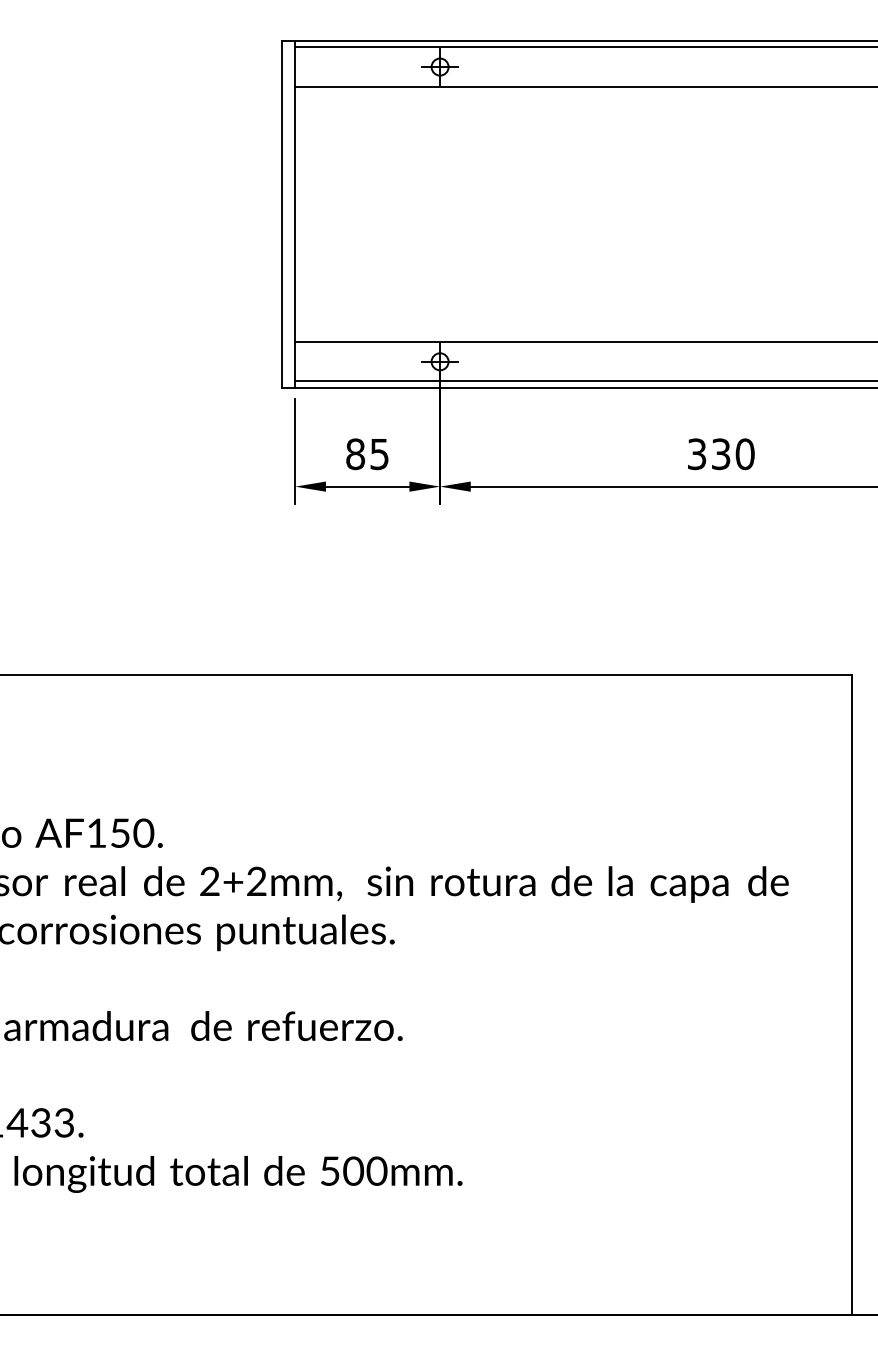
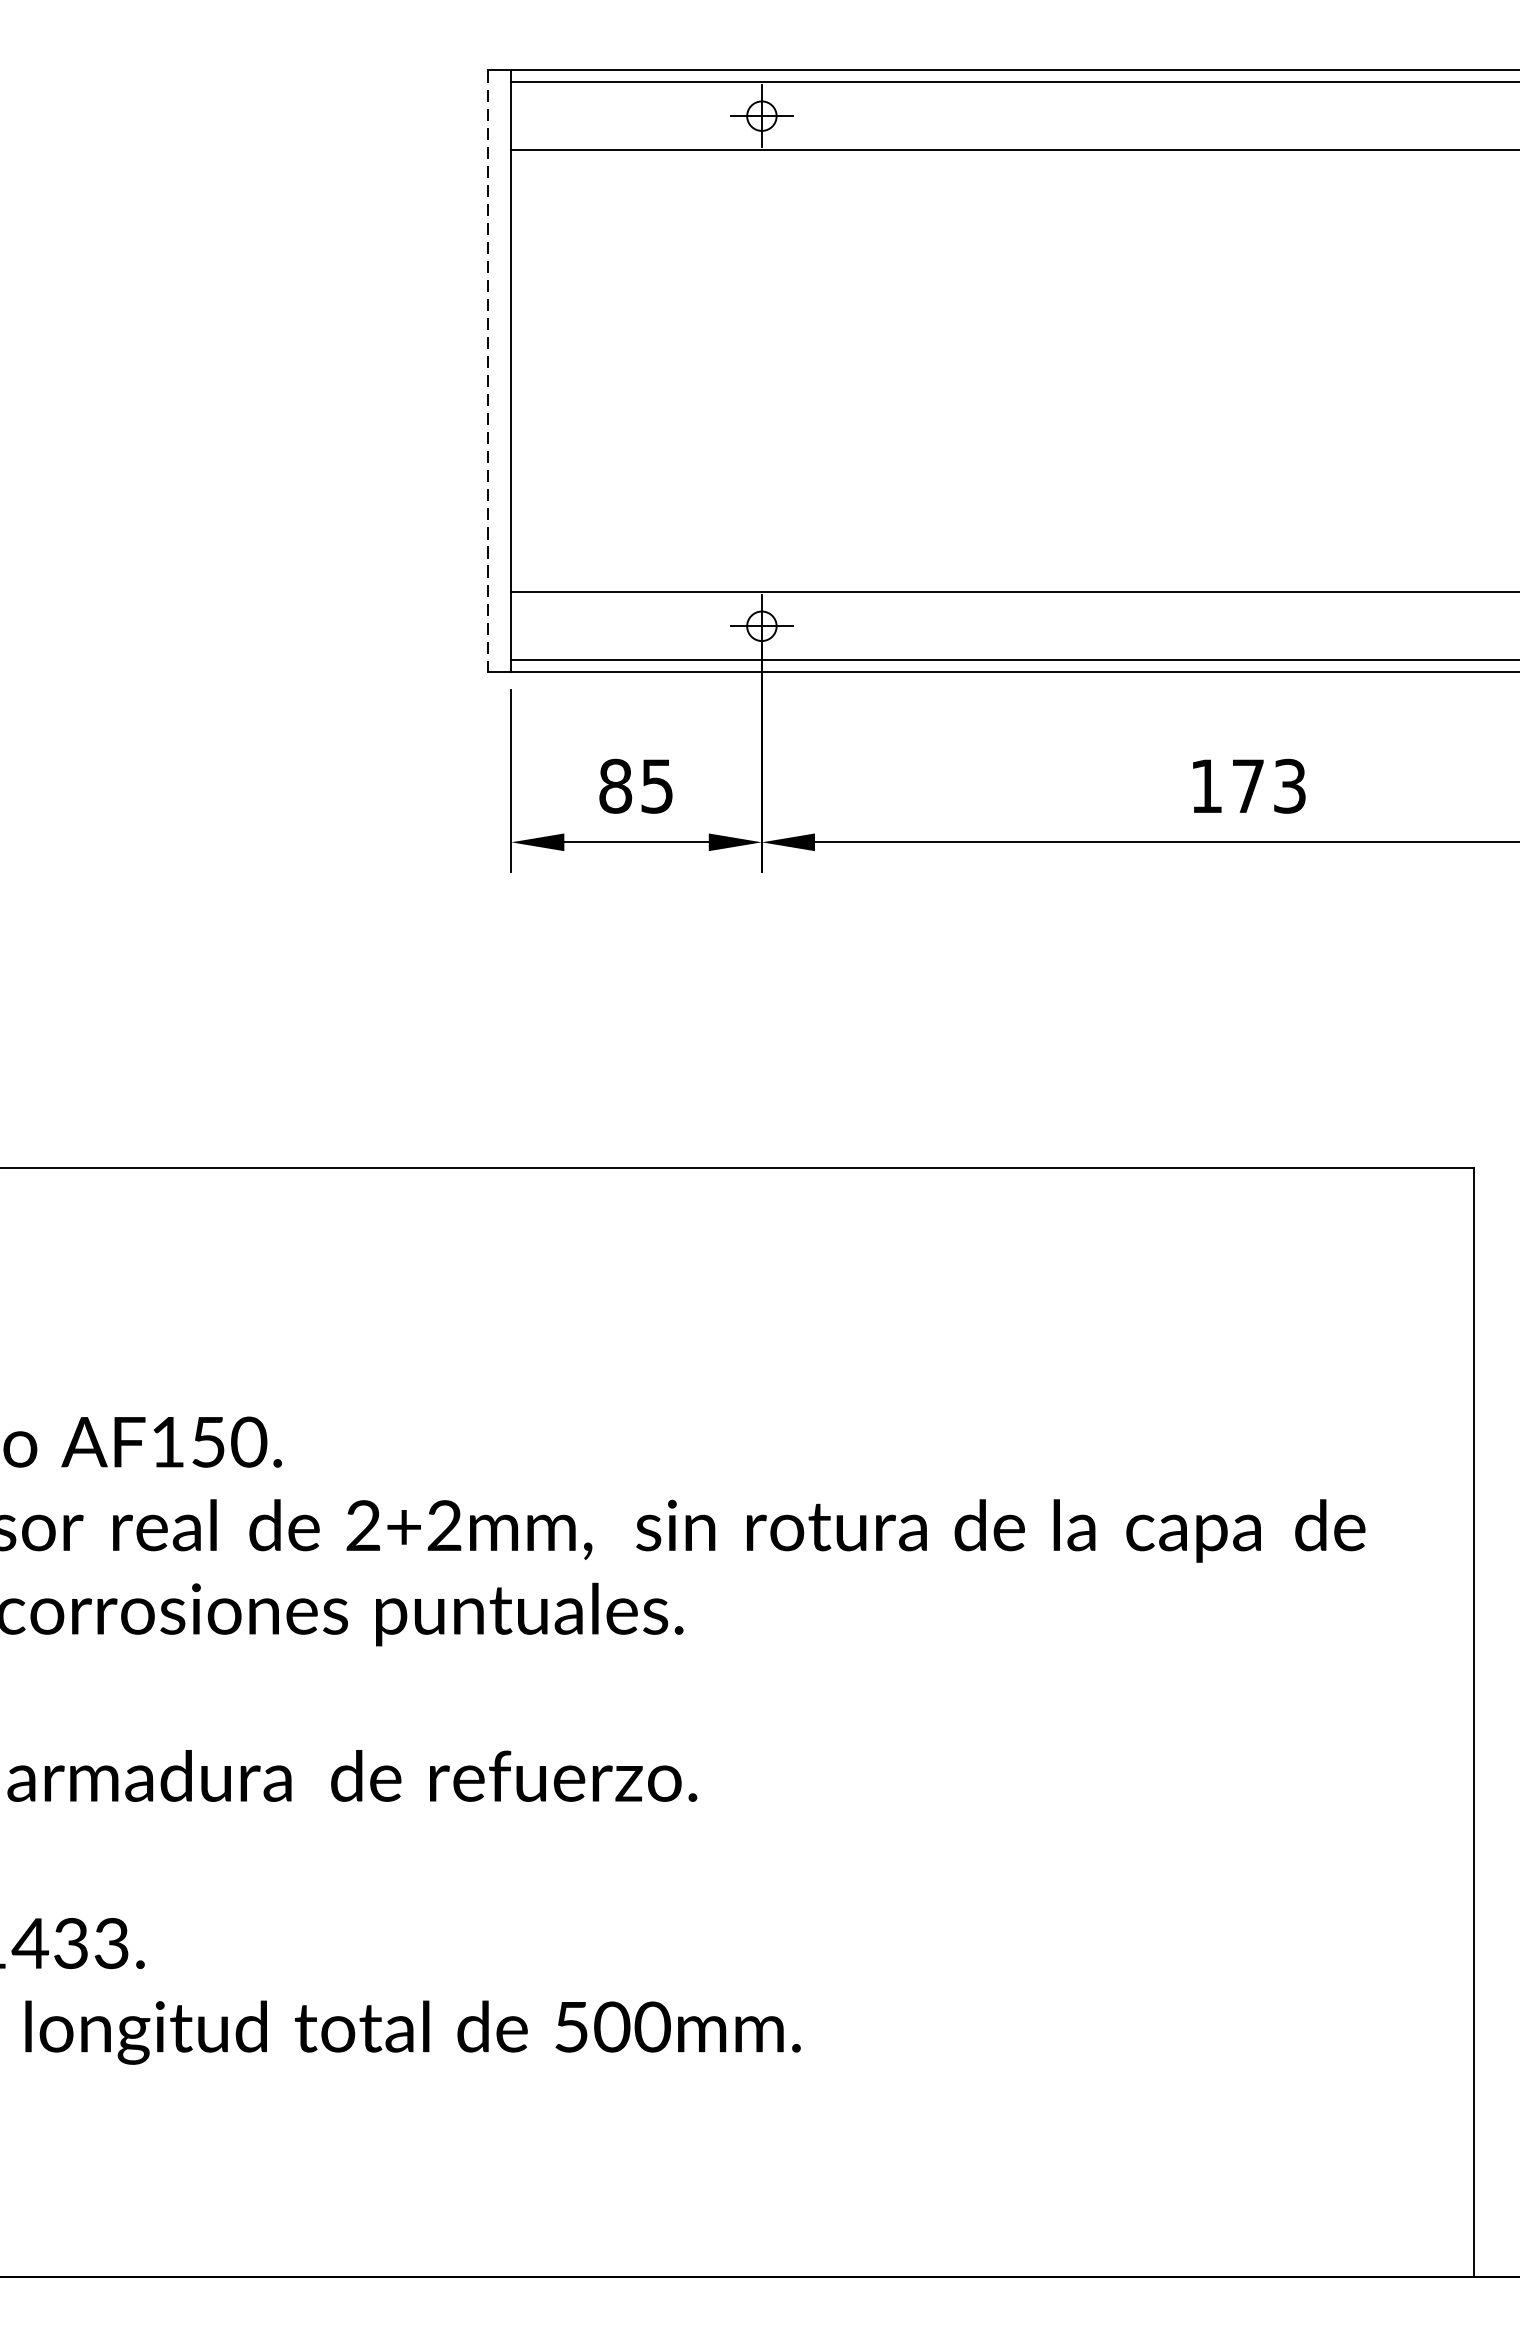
line: (281, 214) -> (487, 371), solid -> dashed
text: (721, 454) -> (1248, 786), 330 -> 173

